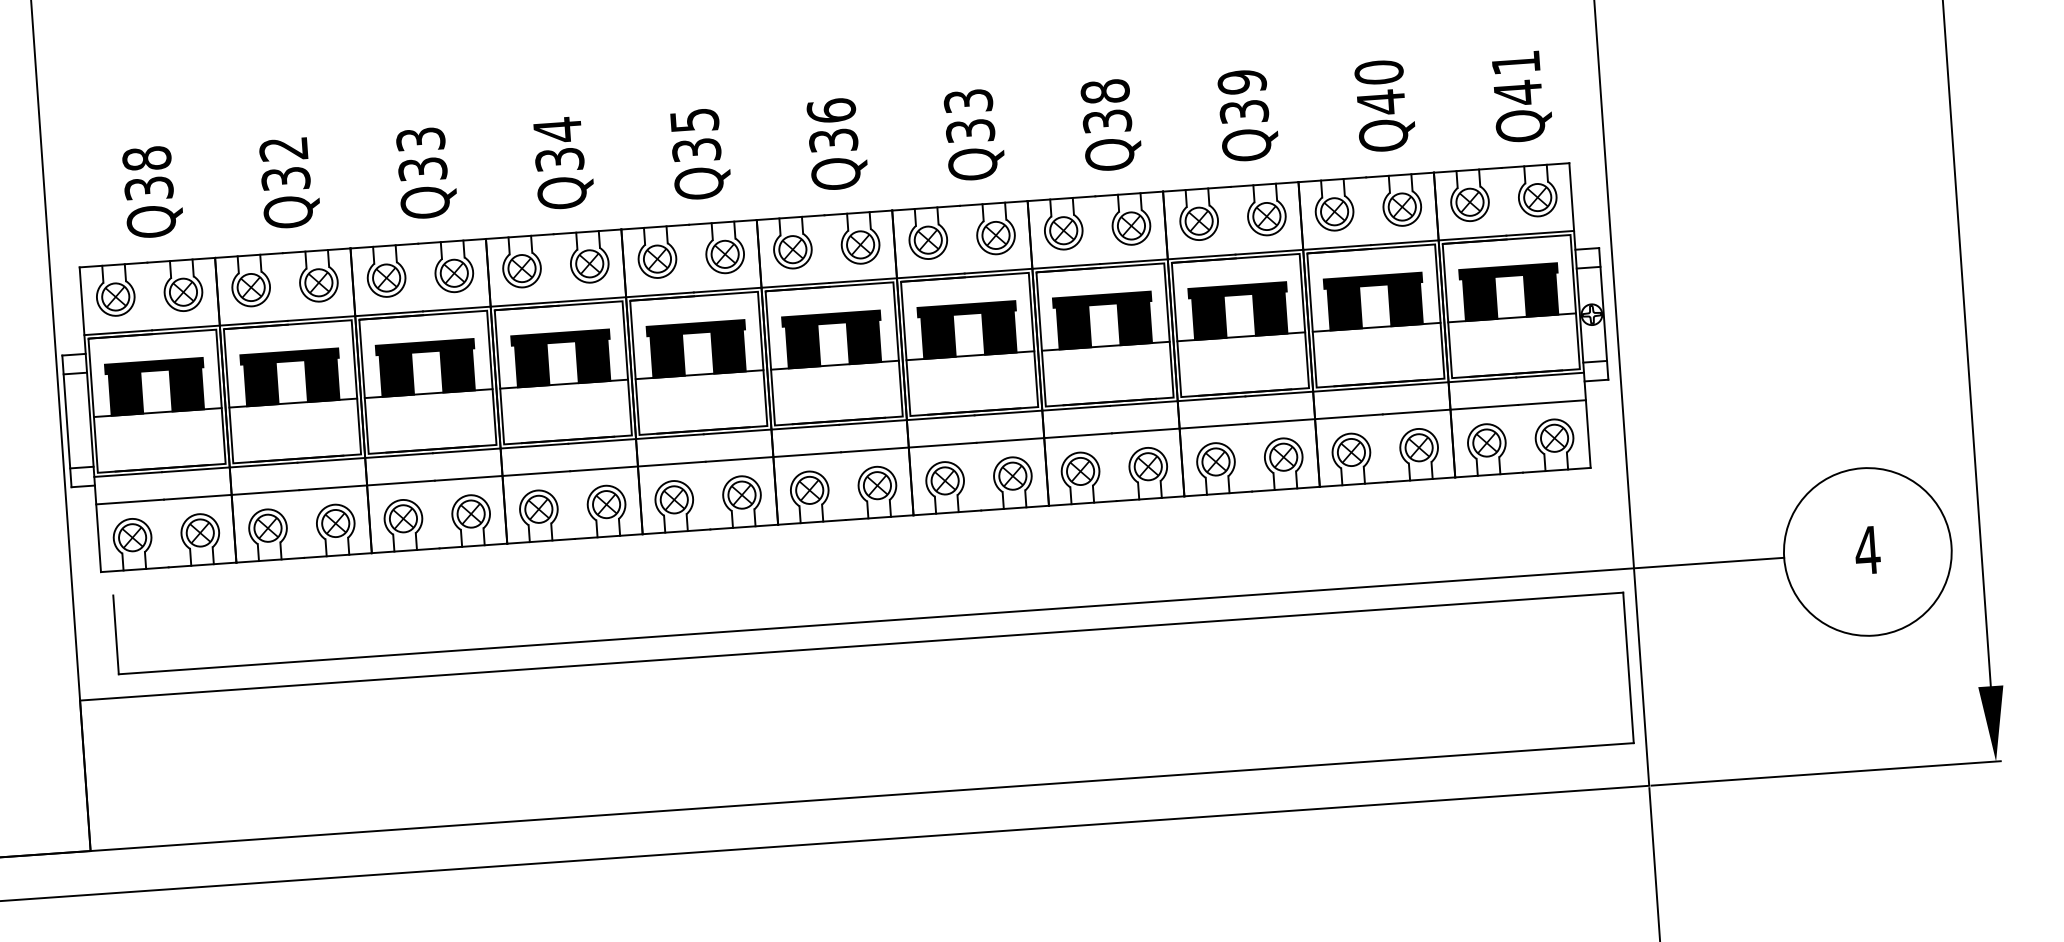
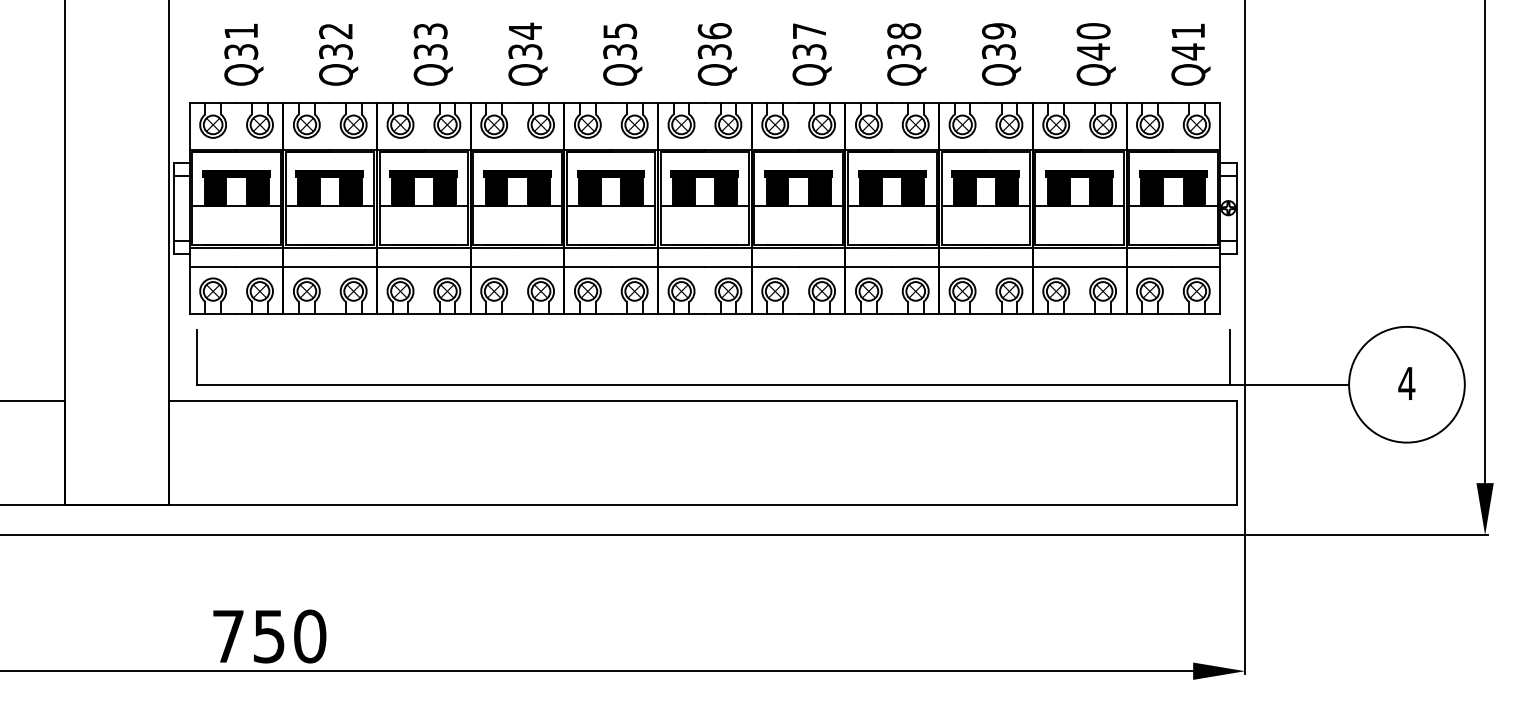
text: (968, 100) -> (809, 30), Q33 -> Q37
text: (147, 159) -> (241, 31), Q38 -> Q31
line: (1608, 530) -> (1229, 357), added

